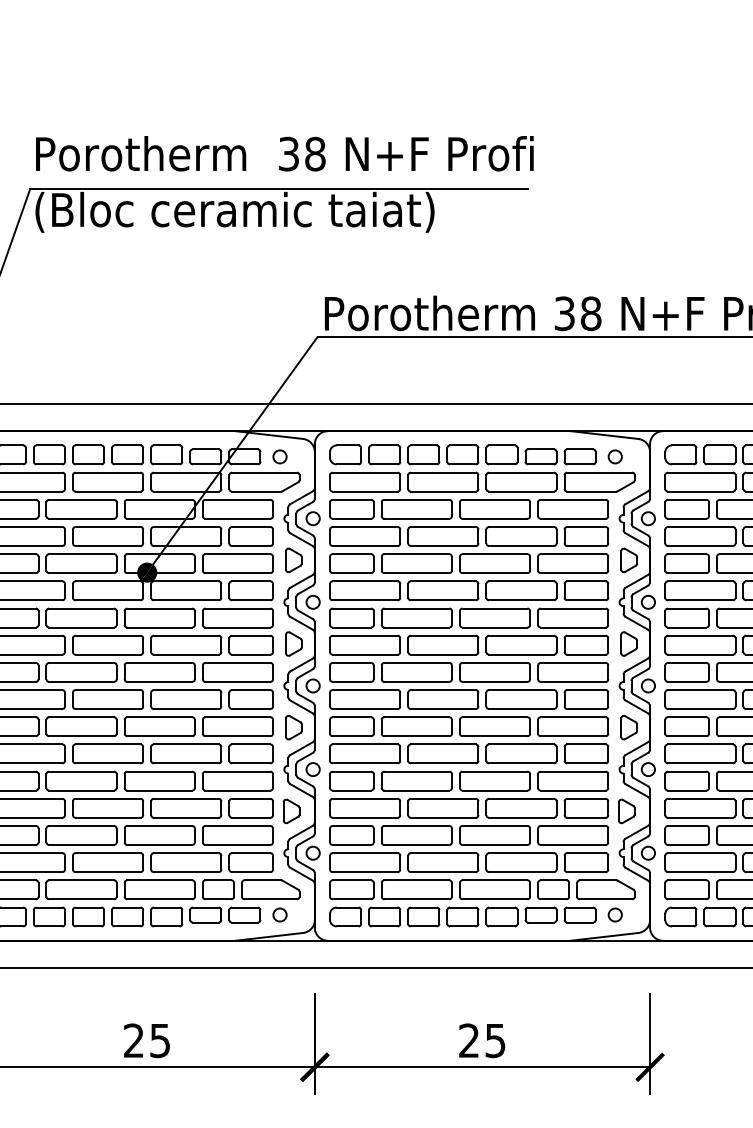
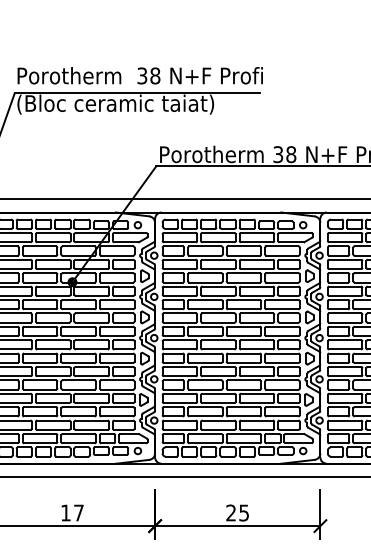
text: (147, 1039) -> (72, 512), 25 -> 17

